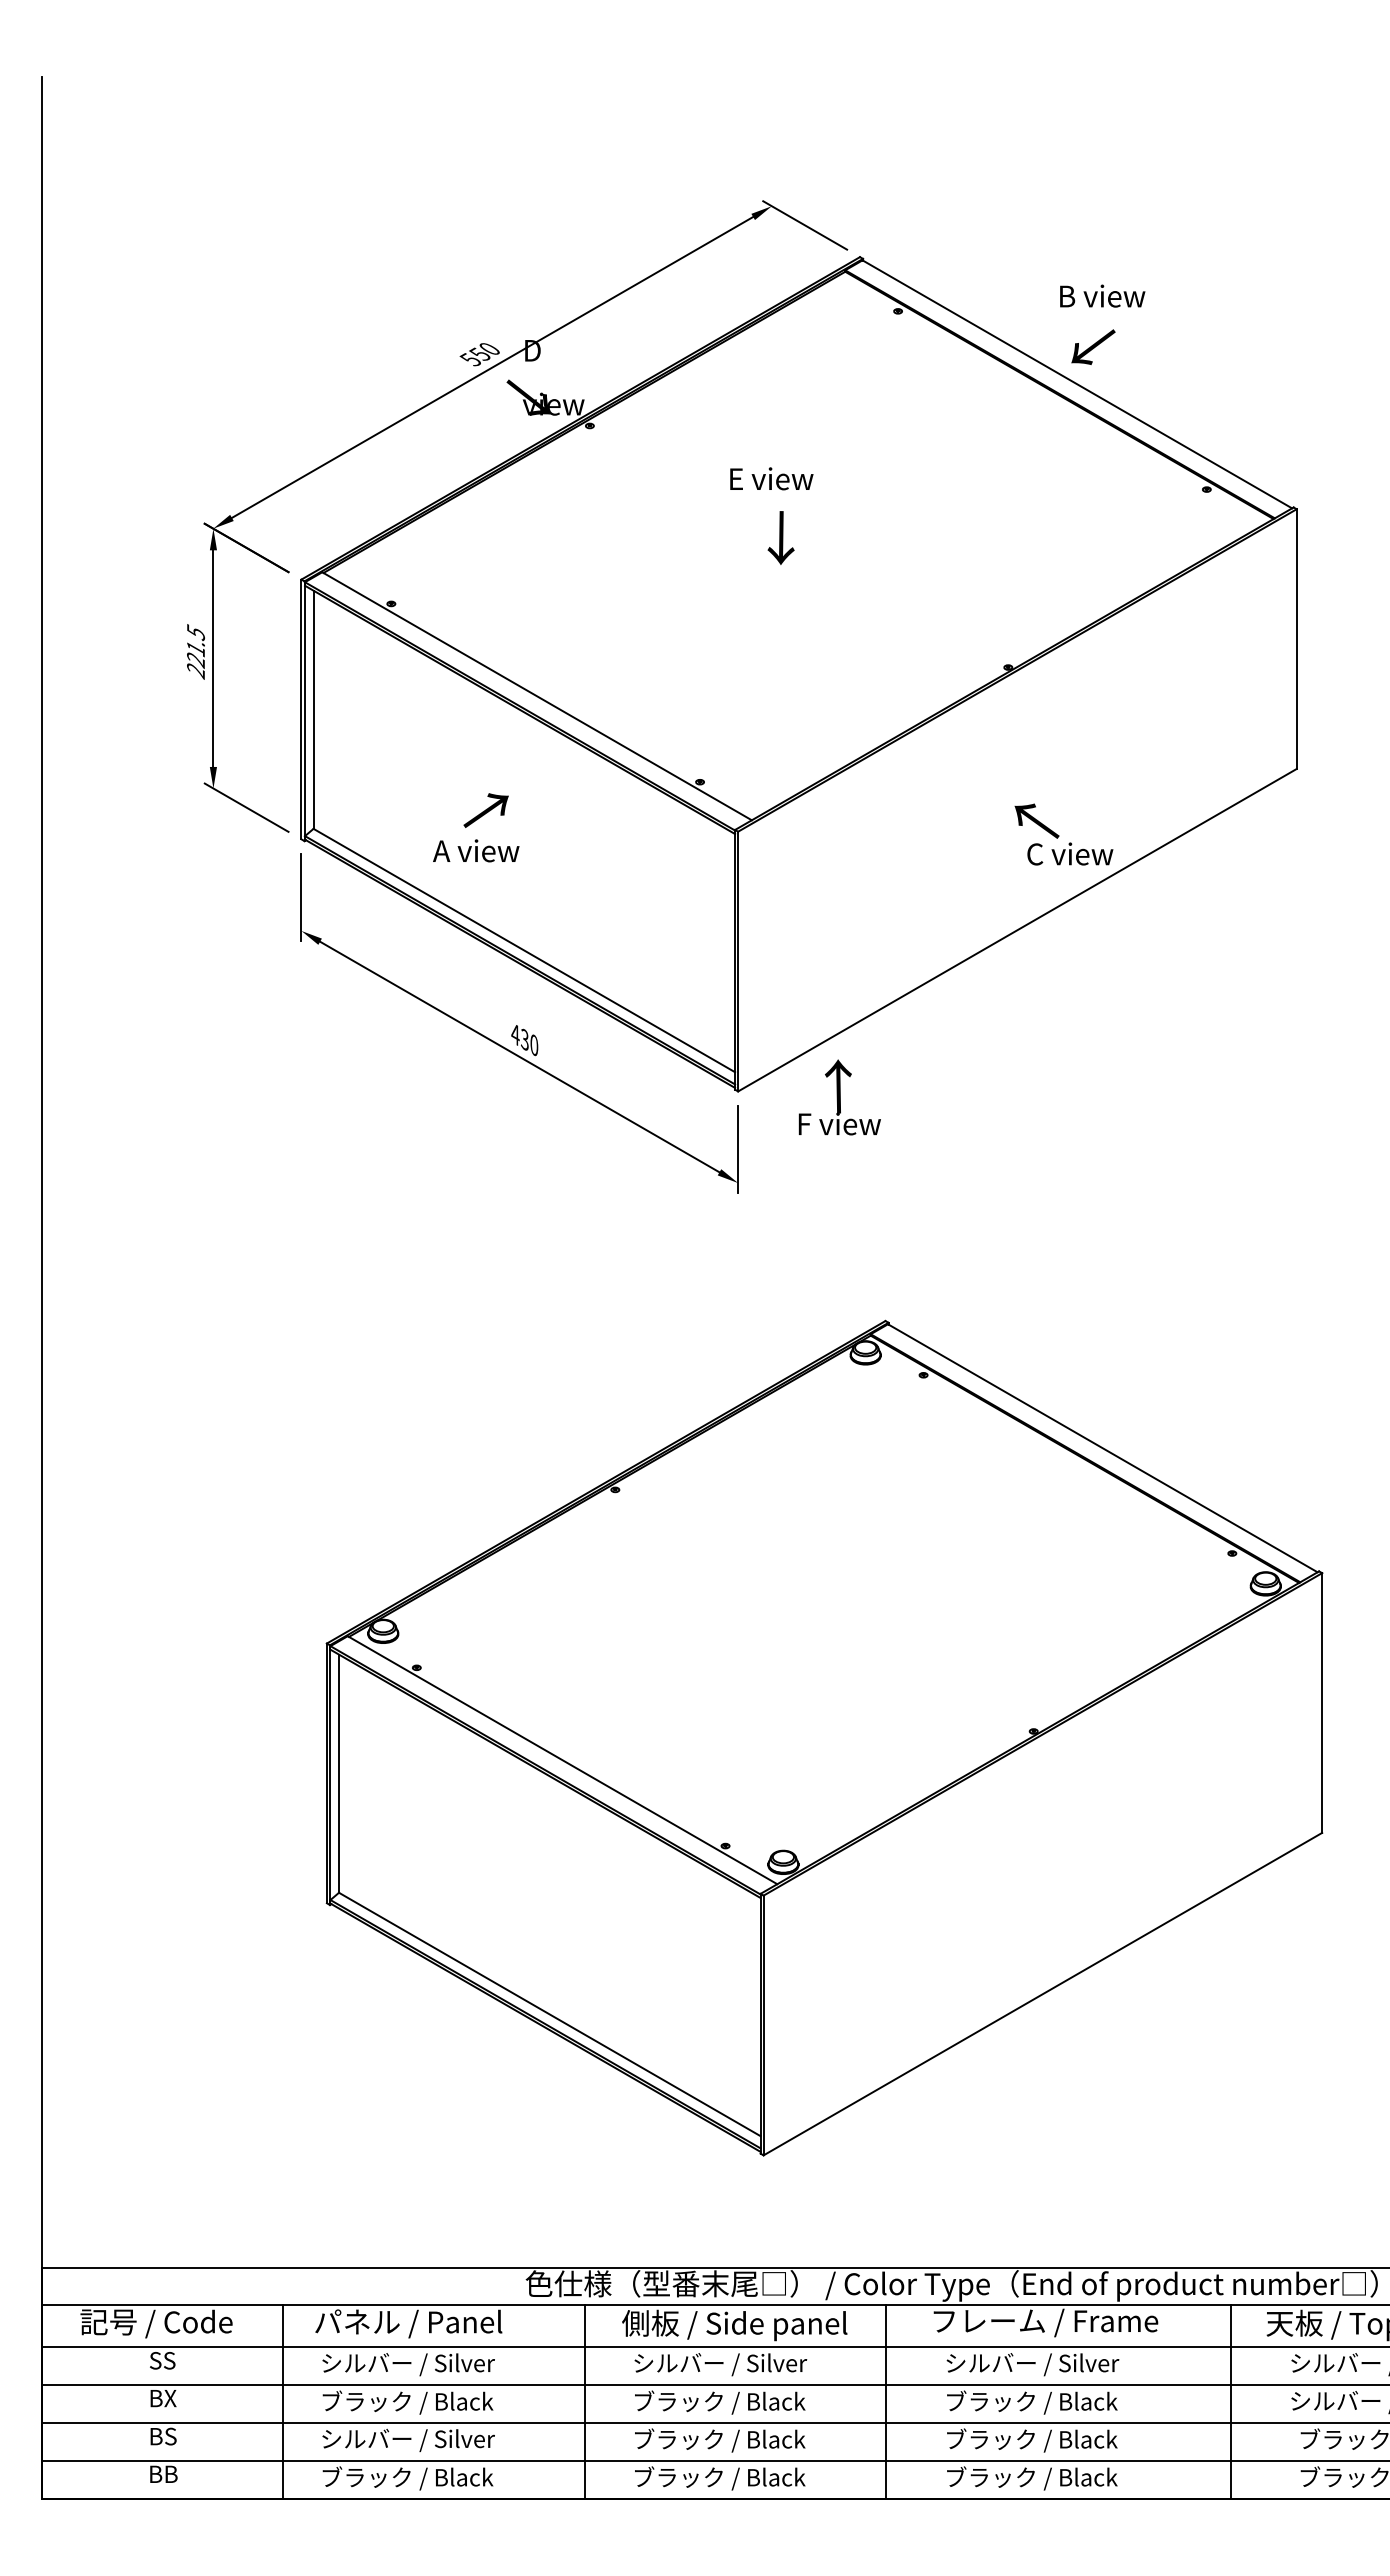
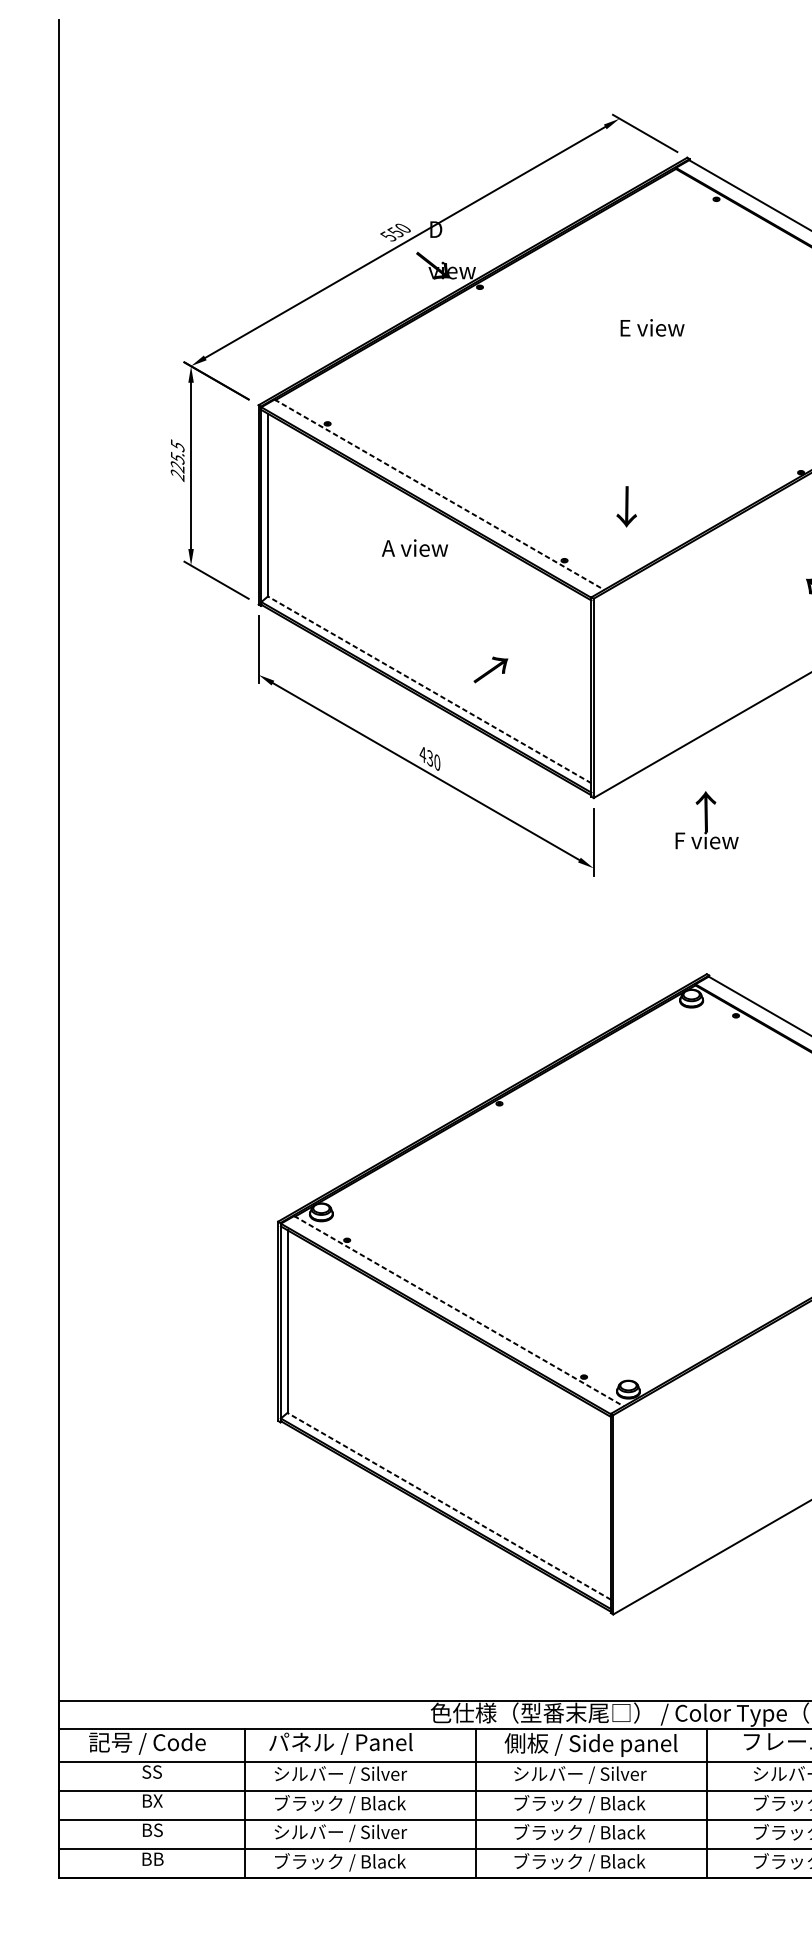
text: (771, 478) -> (652, 327), moved
text: (780, 537) -> (626, 506), moved
text: (196, 648) -> (178, 458), 221.5 -> 225.5
line: (537, 696) -> (439, 494), solid -> dashed
text: (485, 810) -> (490, 669), moved
text: (476, 850) -> (415, 547), moved
line: (523, 950) -> (429, 689), solid -> dashed
text: (839, 1097) -> (706, 820), moved
line: (562, 1760) -> (458, 1311), solid -> dashed
line: (549, 2014) -> (448, 1506), solid -> dashed

